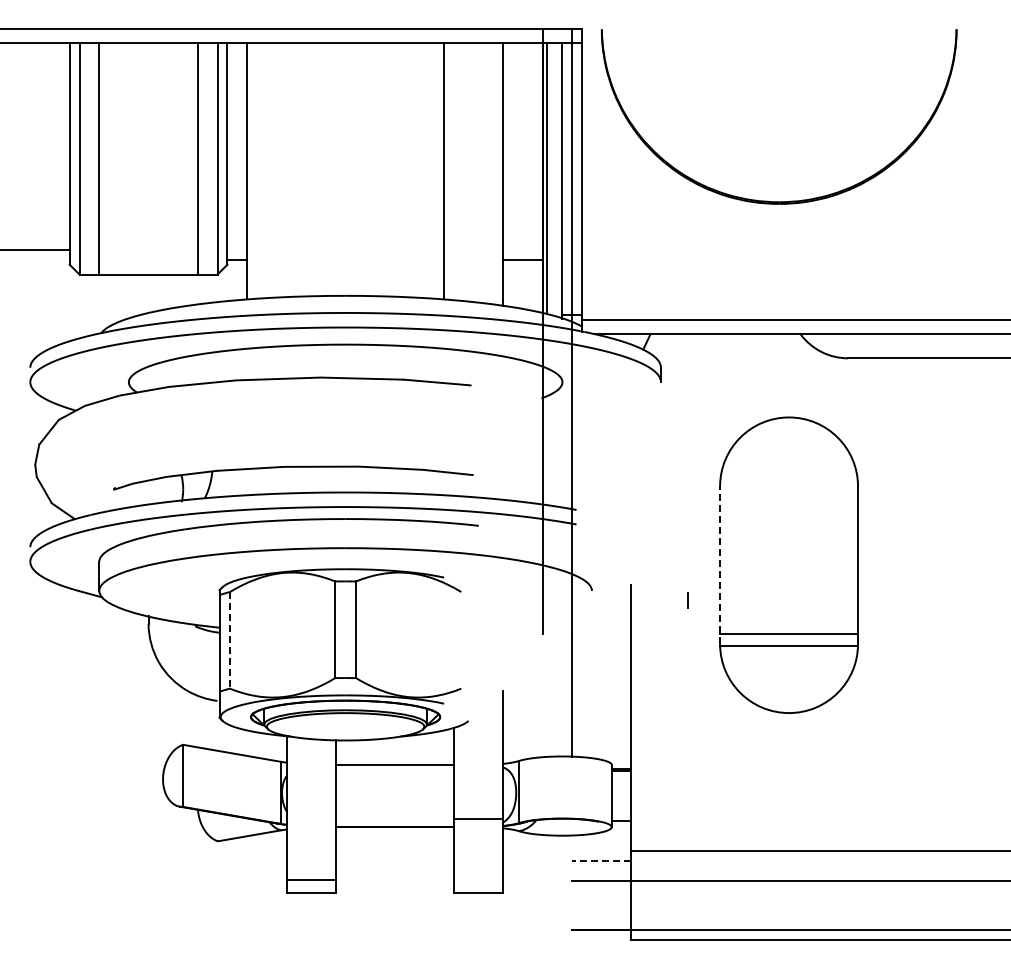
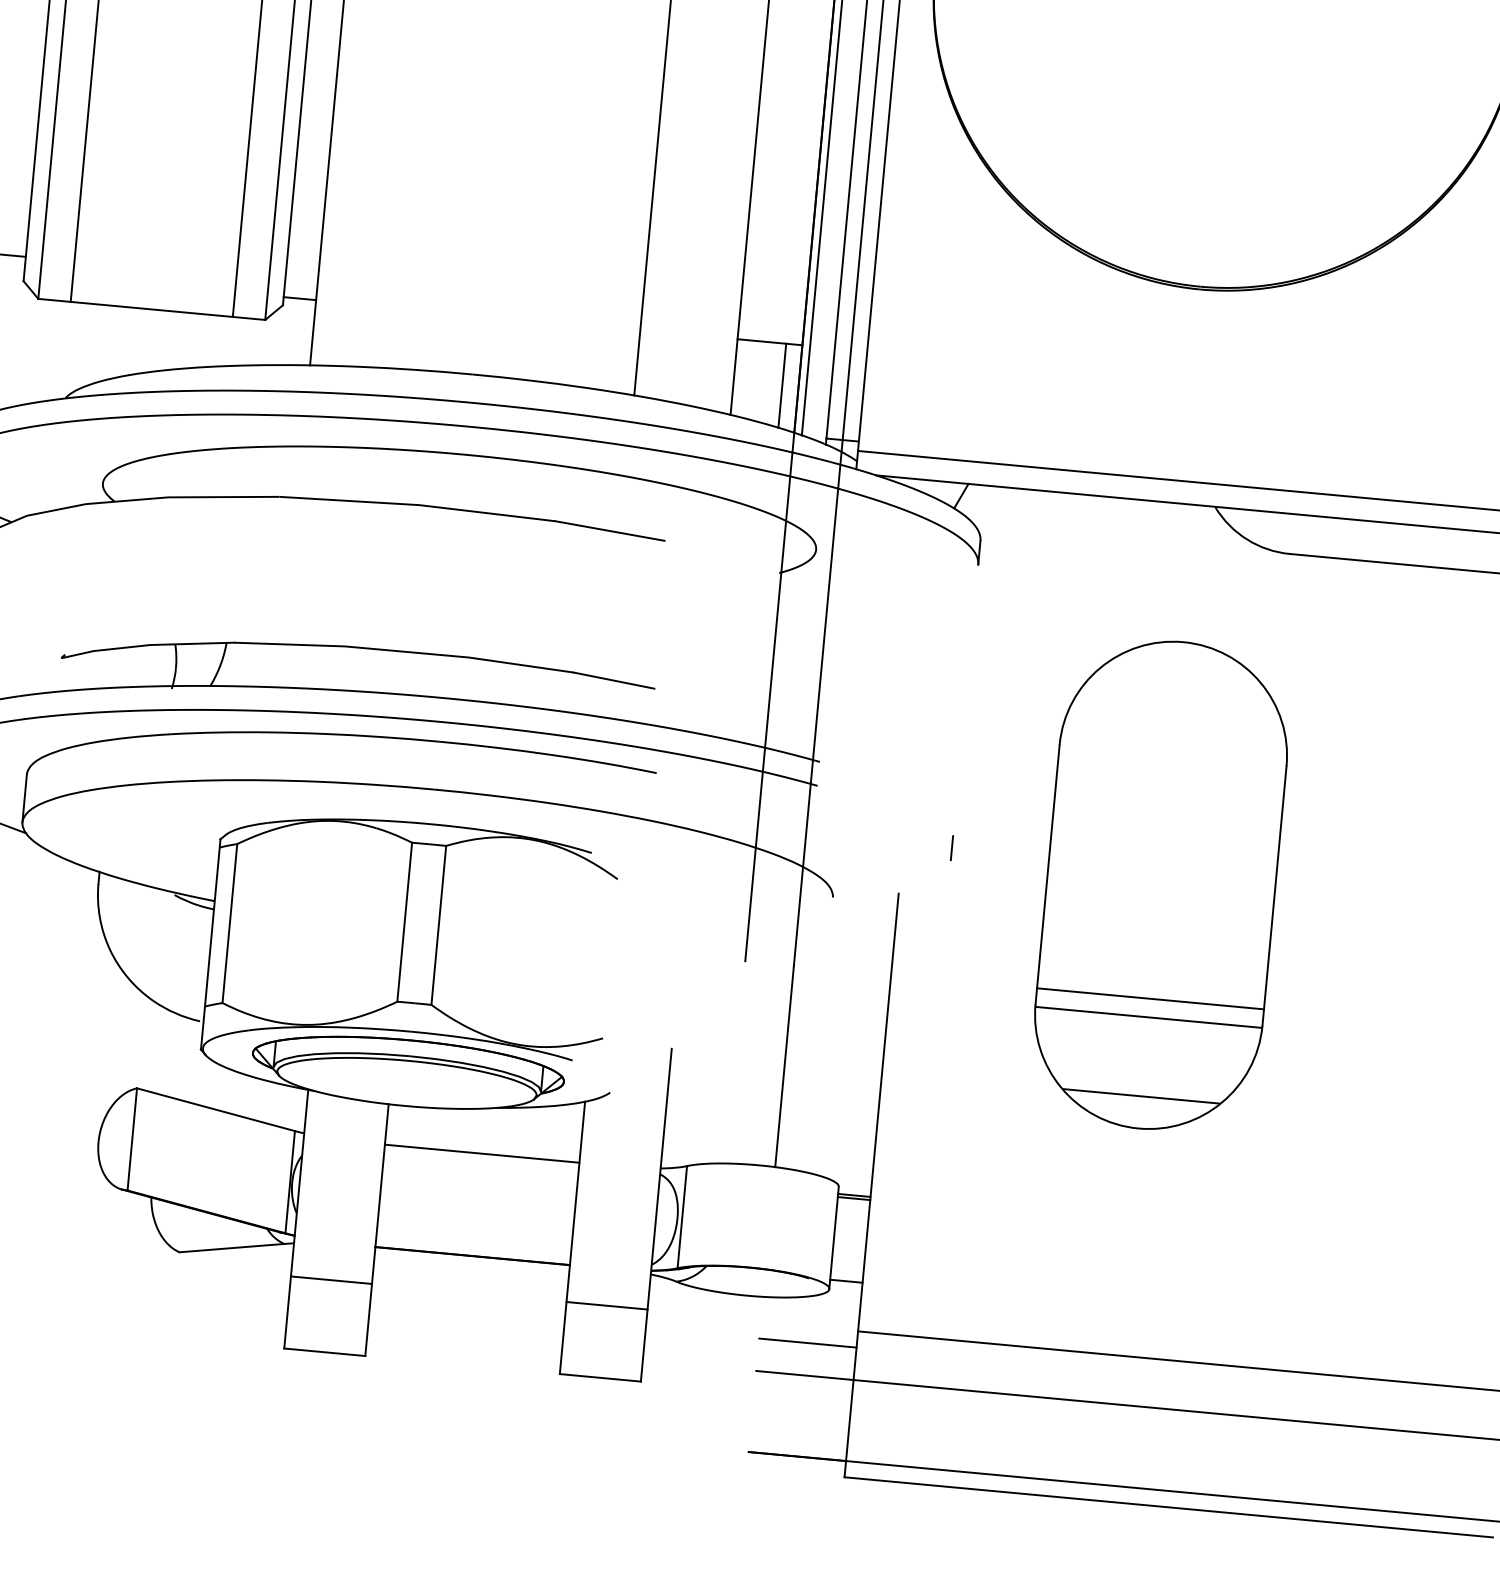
line: (532, 284) -> (781, 384), added
line: (720, 565) -> (1048, 875), dashed -> solid
line: (687, 600) -> (951, 848), moved
line: (229, 640) -> (229, 923), dashed -> solid
line: (788, 693) -> (1140, 1096), added
line: (478, 818) -> (606, 1305), moved
line: (601, 860) -> (807, 1342), dashed -> solid
line: (310, 879) -> (330, 1279), moved

